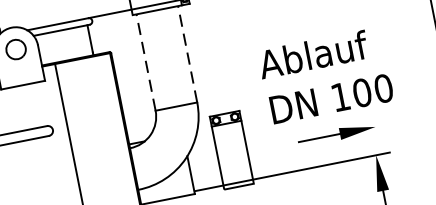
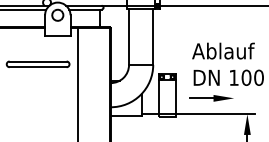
line: (188, 53) -> (153, 36), dashed -> solid
line: (146, 61) -> (129, 36), dashed -> solid
part: (336, 134) -> (211, 98), moved

